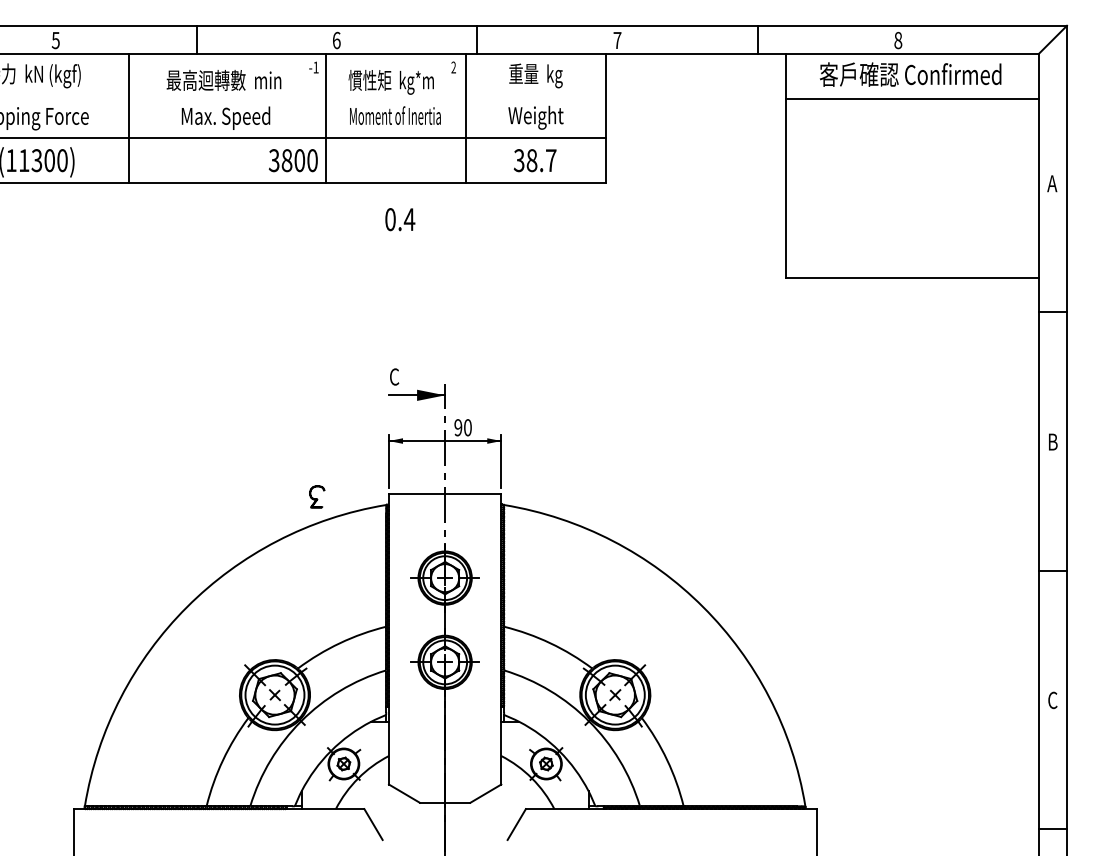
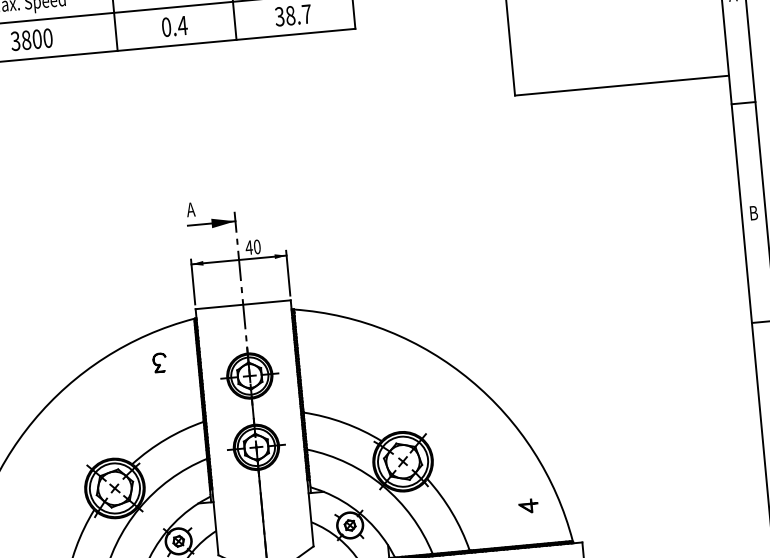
text: (292, 160) -> (31, 39), moved
text: (400, 219) -> (174, 26), moved
text: (394, 376) -> (191, 209), C -> A
text: (458, 427) -> (249, 247), 90 -> 40
part: (317, 496) -> (160, 362), moved
part: (756, 760) -> (527, 506), added

